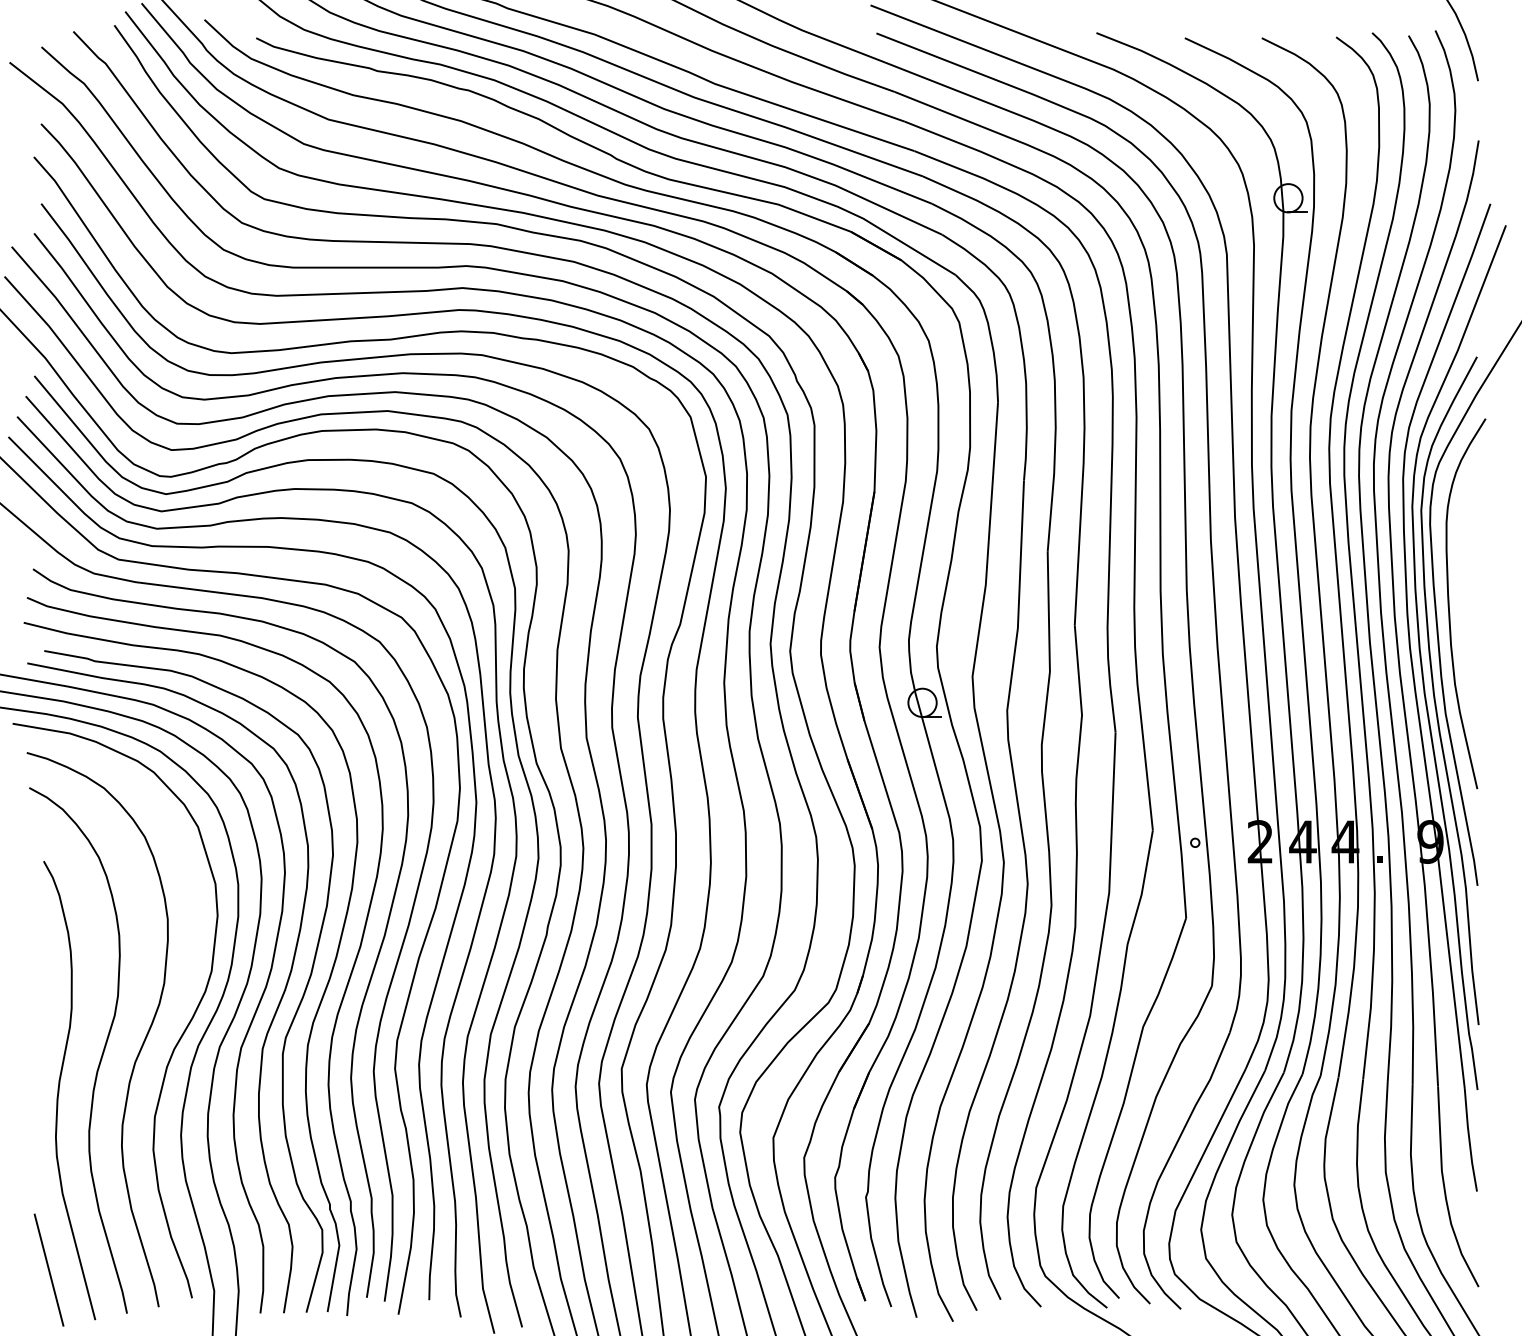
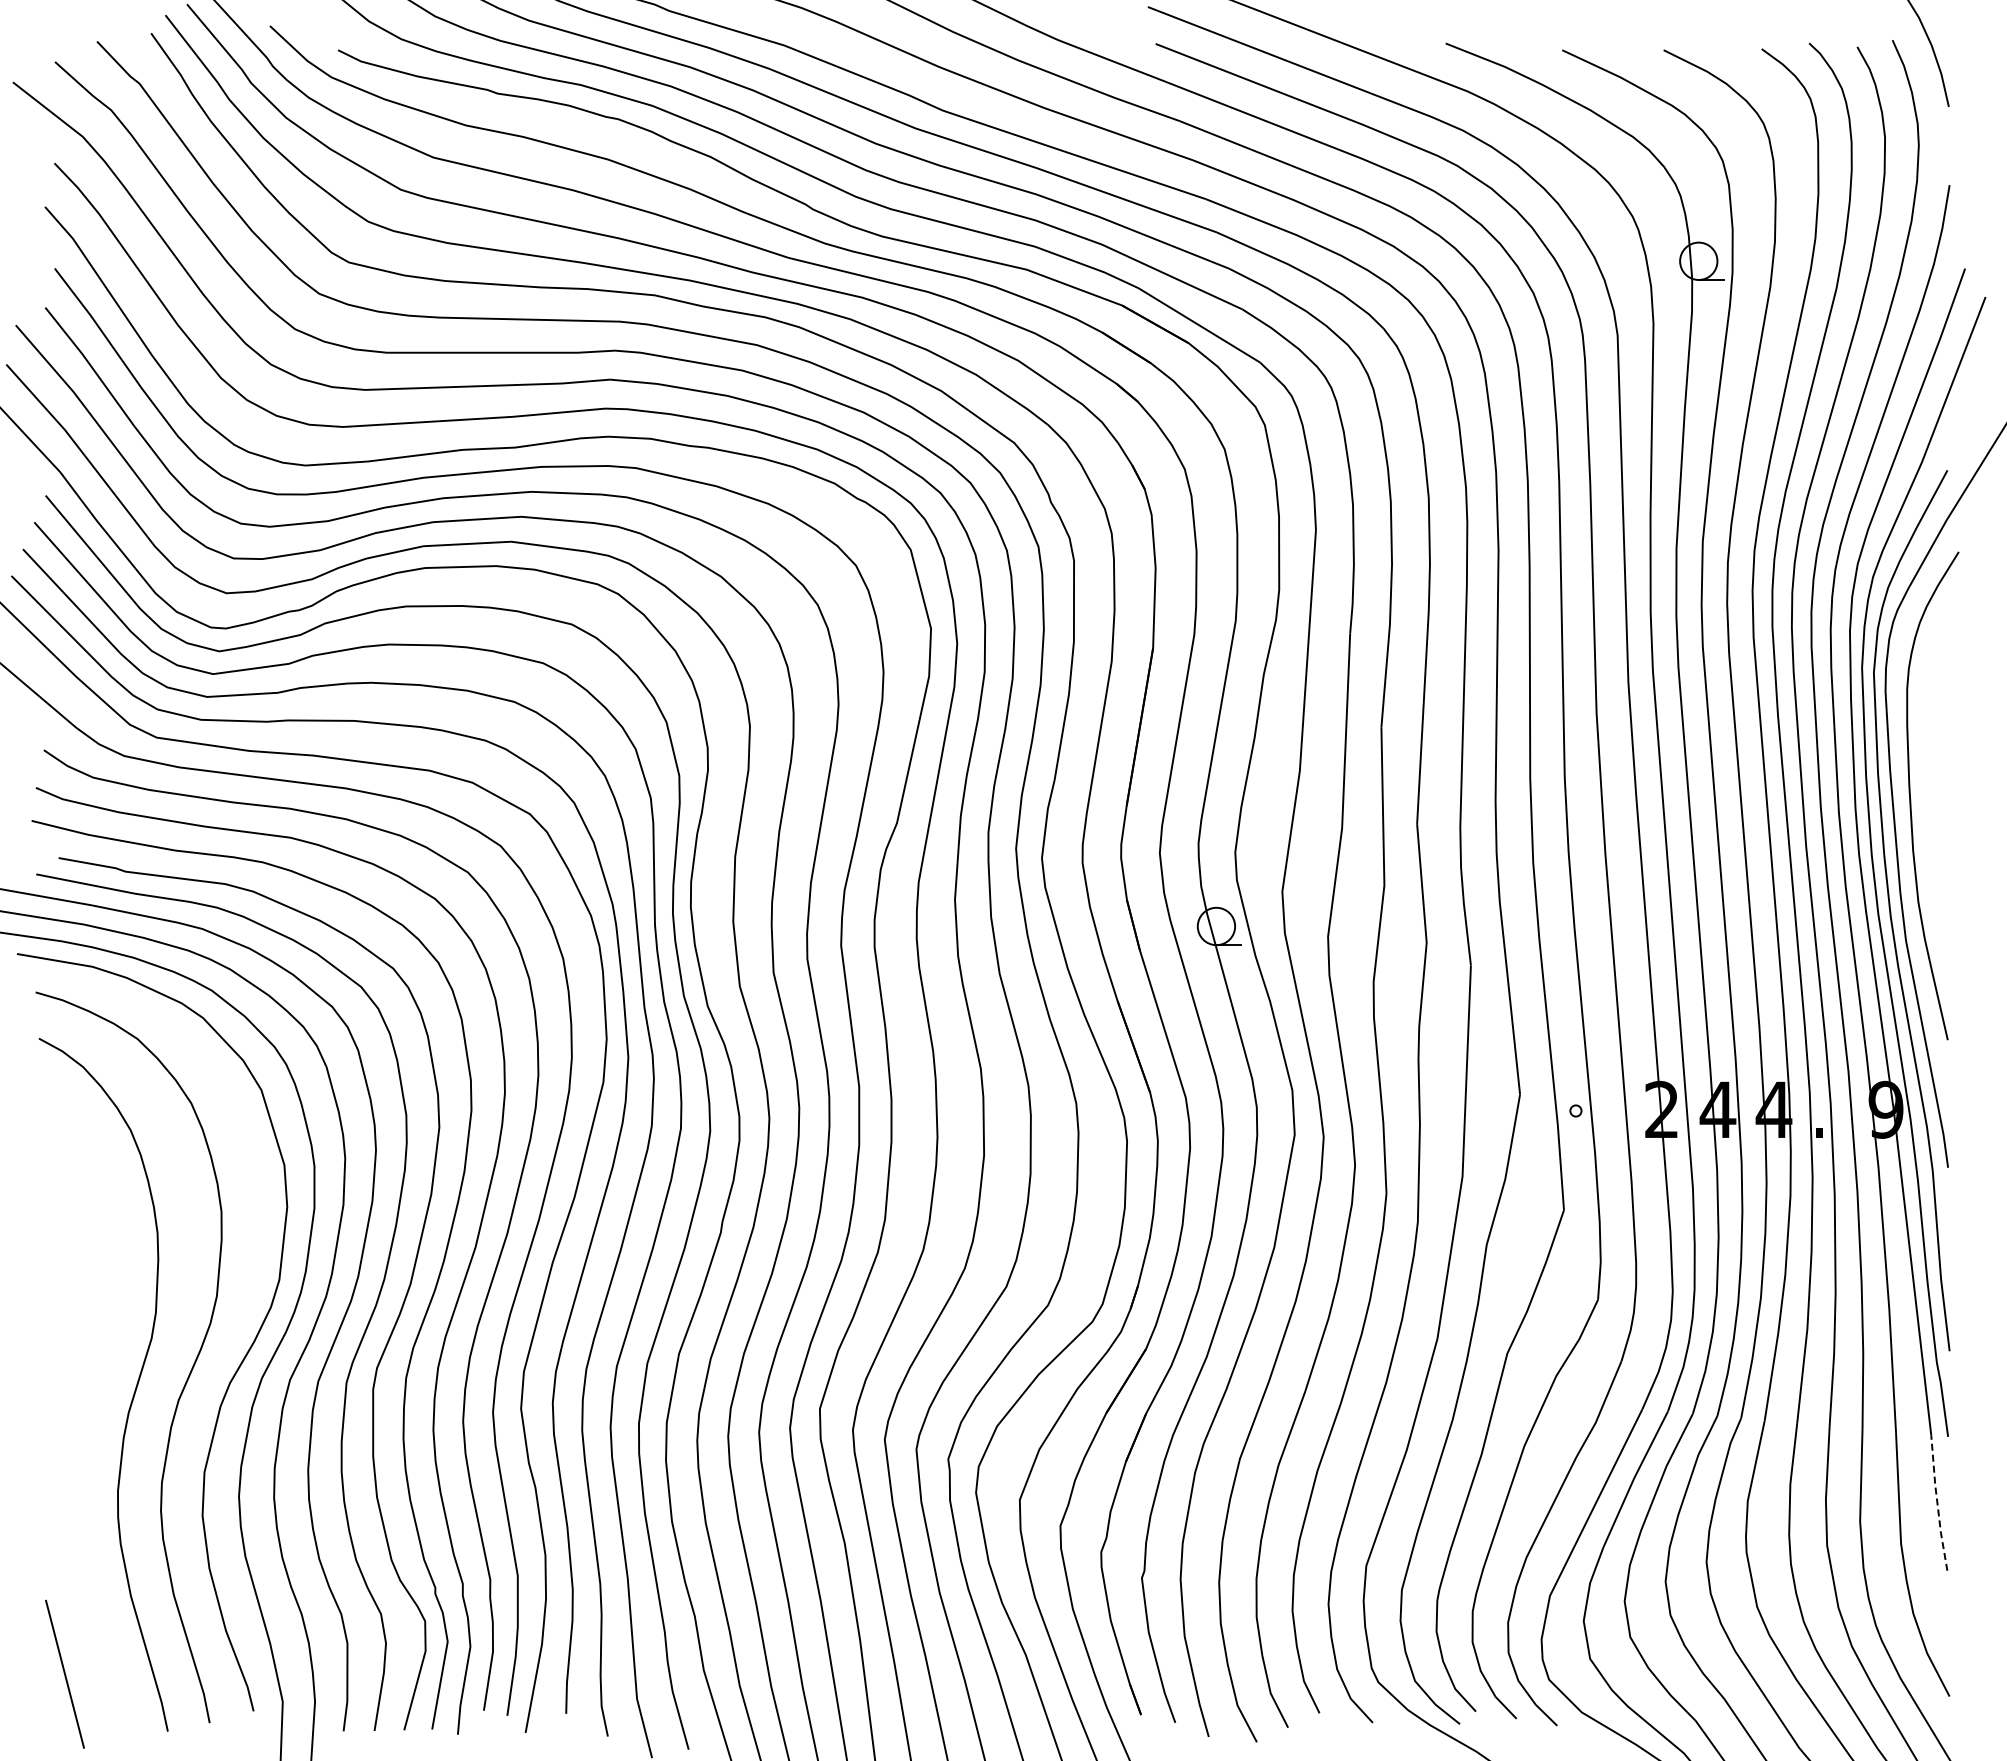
curve: (59, 1090) -> (78, 1437), removed
line: (1469, 1139) -> (1937, 1502), solid -> dashed

